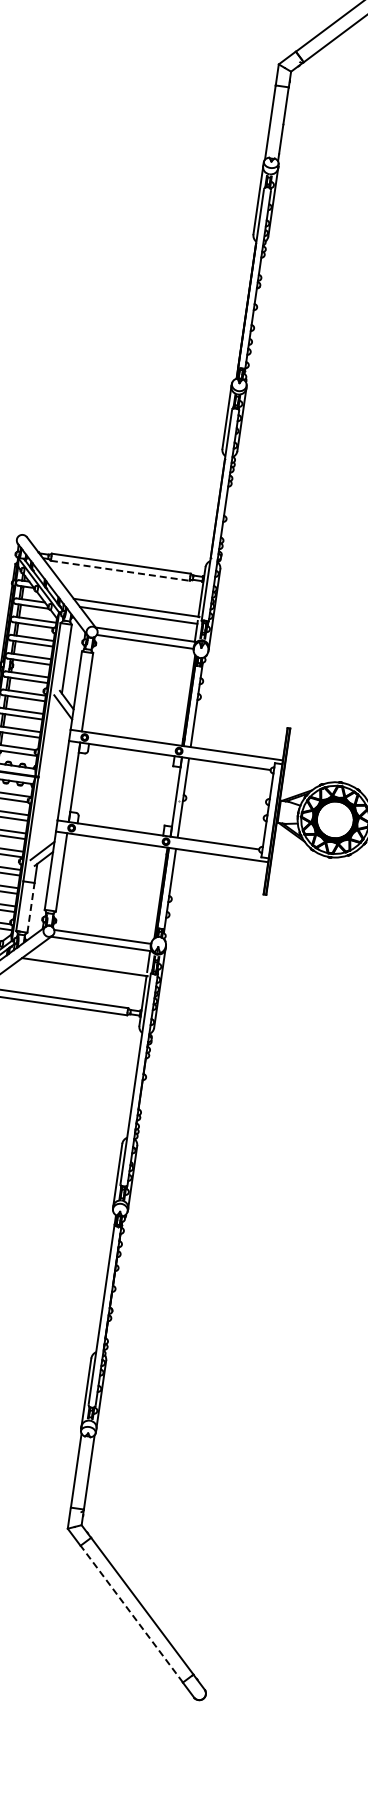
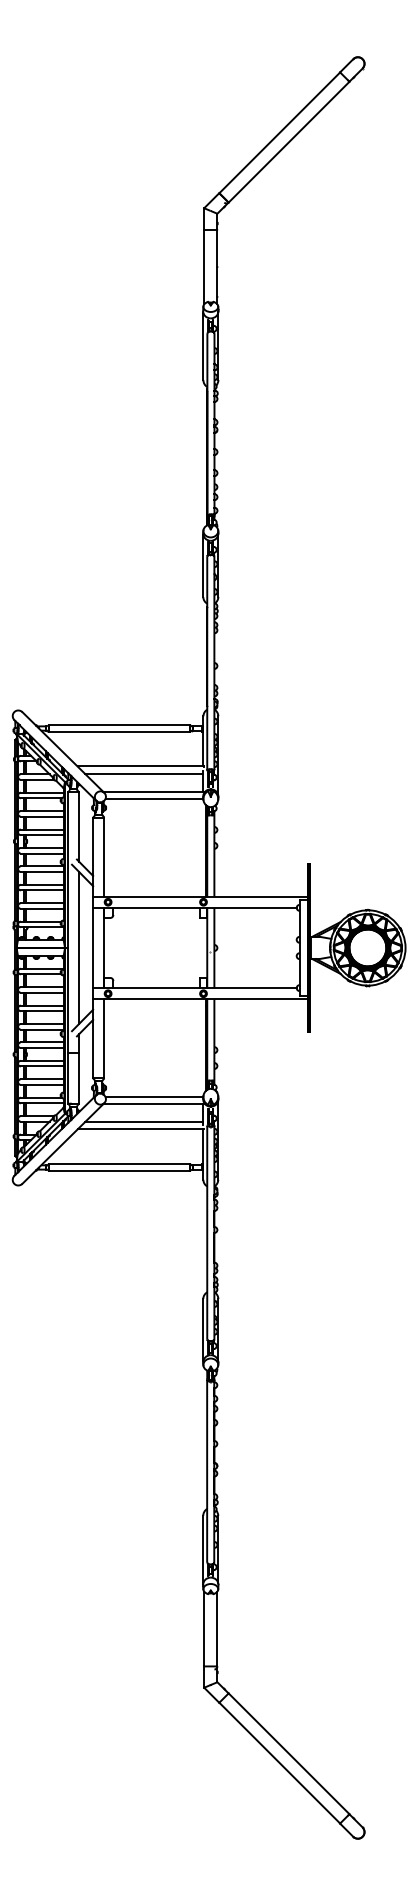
line: (121, 571) -> (120, 732), dashed -> solid
line: (49, 778) -> (79, 947), added
line: (31, 906) -> (79, 1077), dashed -> solid
line: (88, 960) -> (143, 1122), added
line: (131, 1613) -> (279, 1762), dashed -> solid

